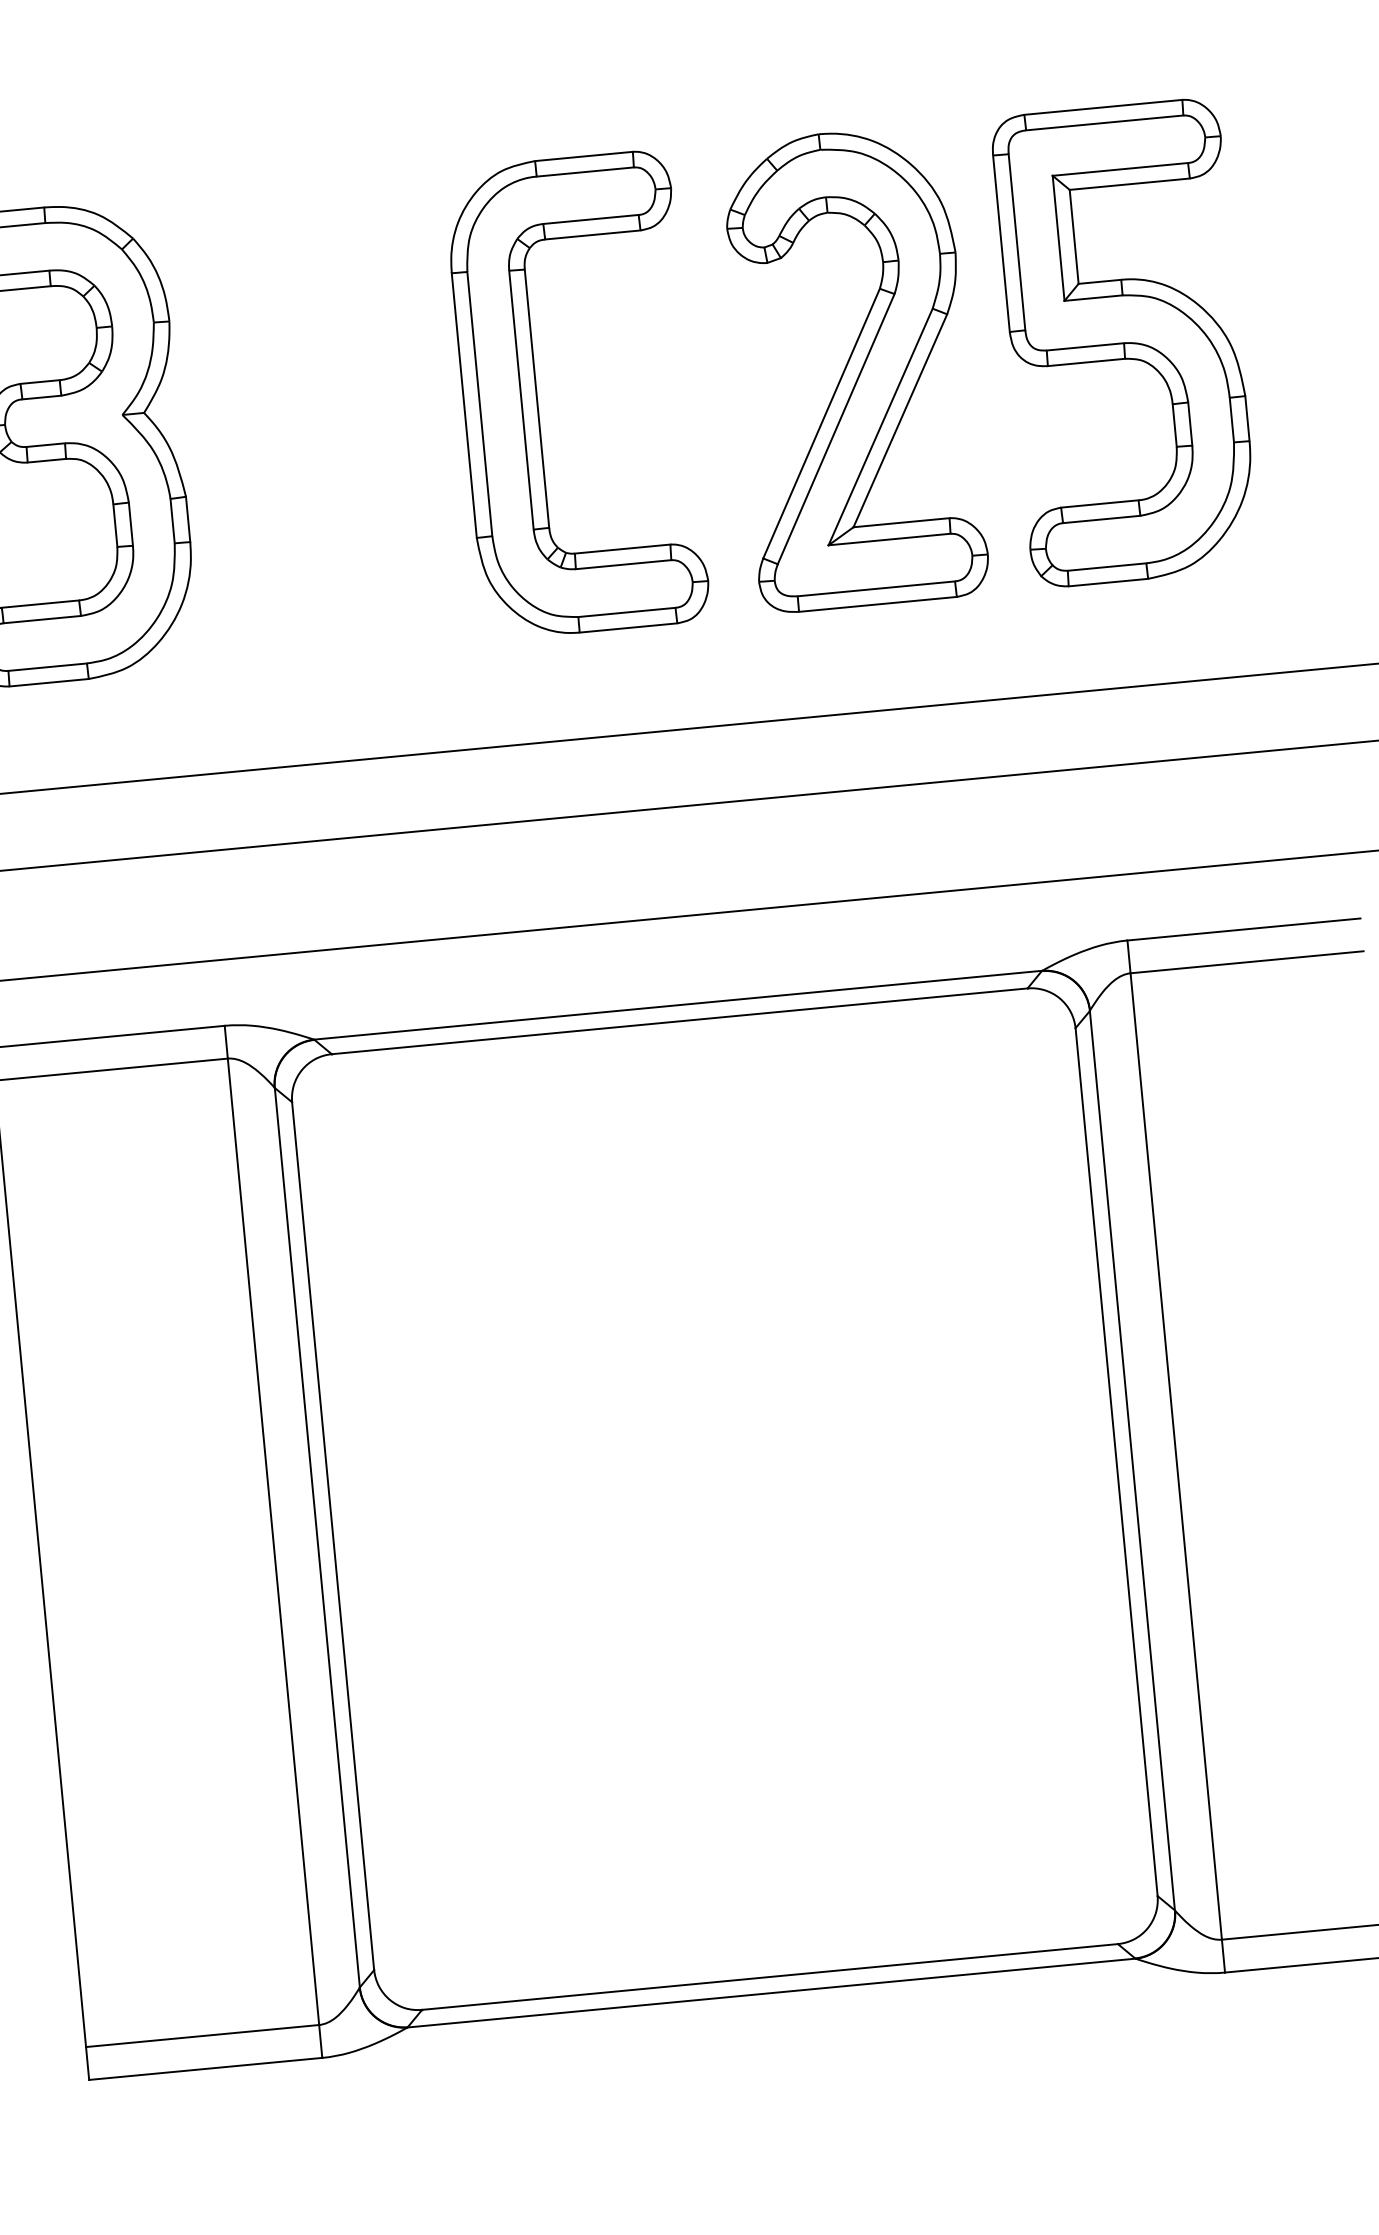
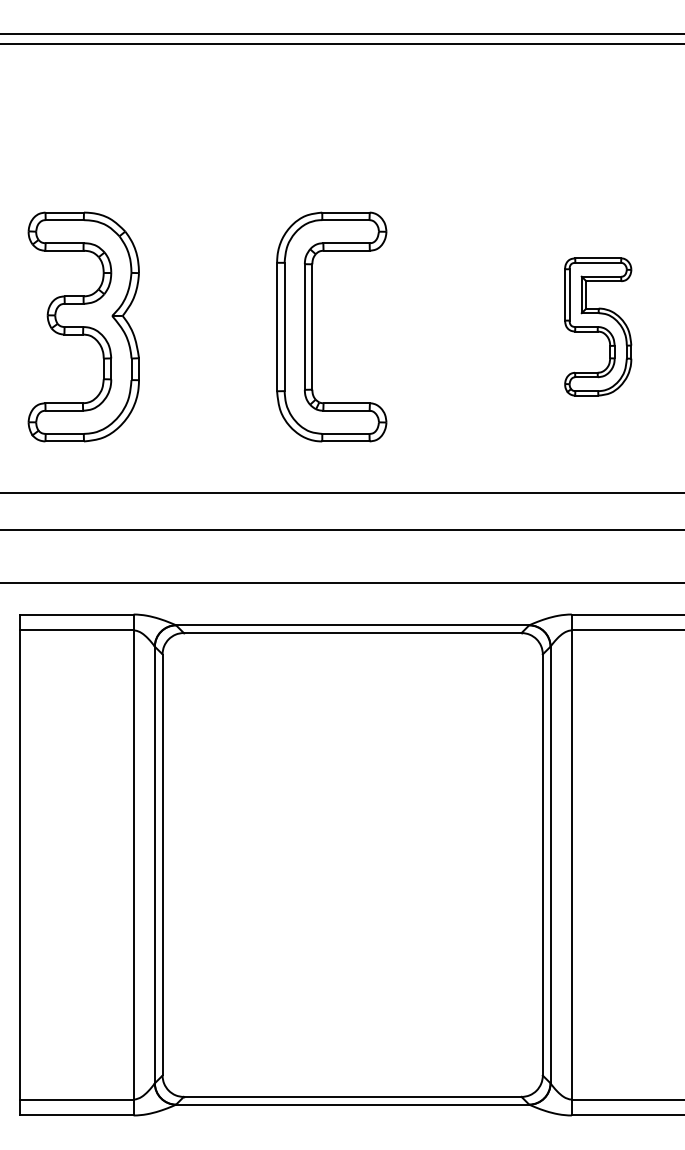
part: (1126, 341) -> (598, 326), size x0.6
part: (854, 367) -> (466, 326), removed

